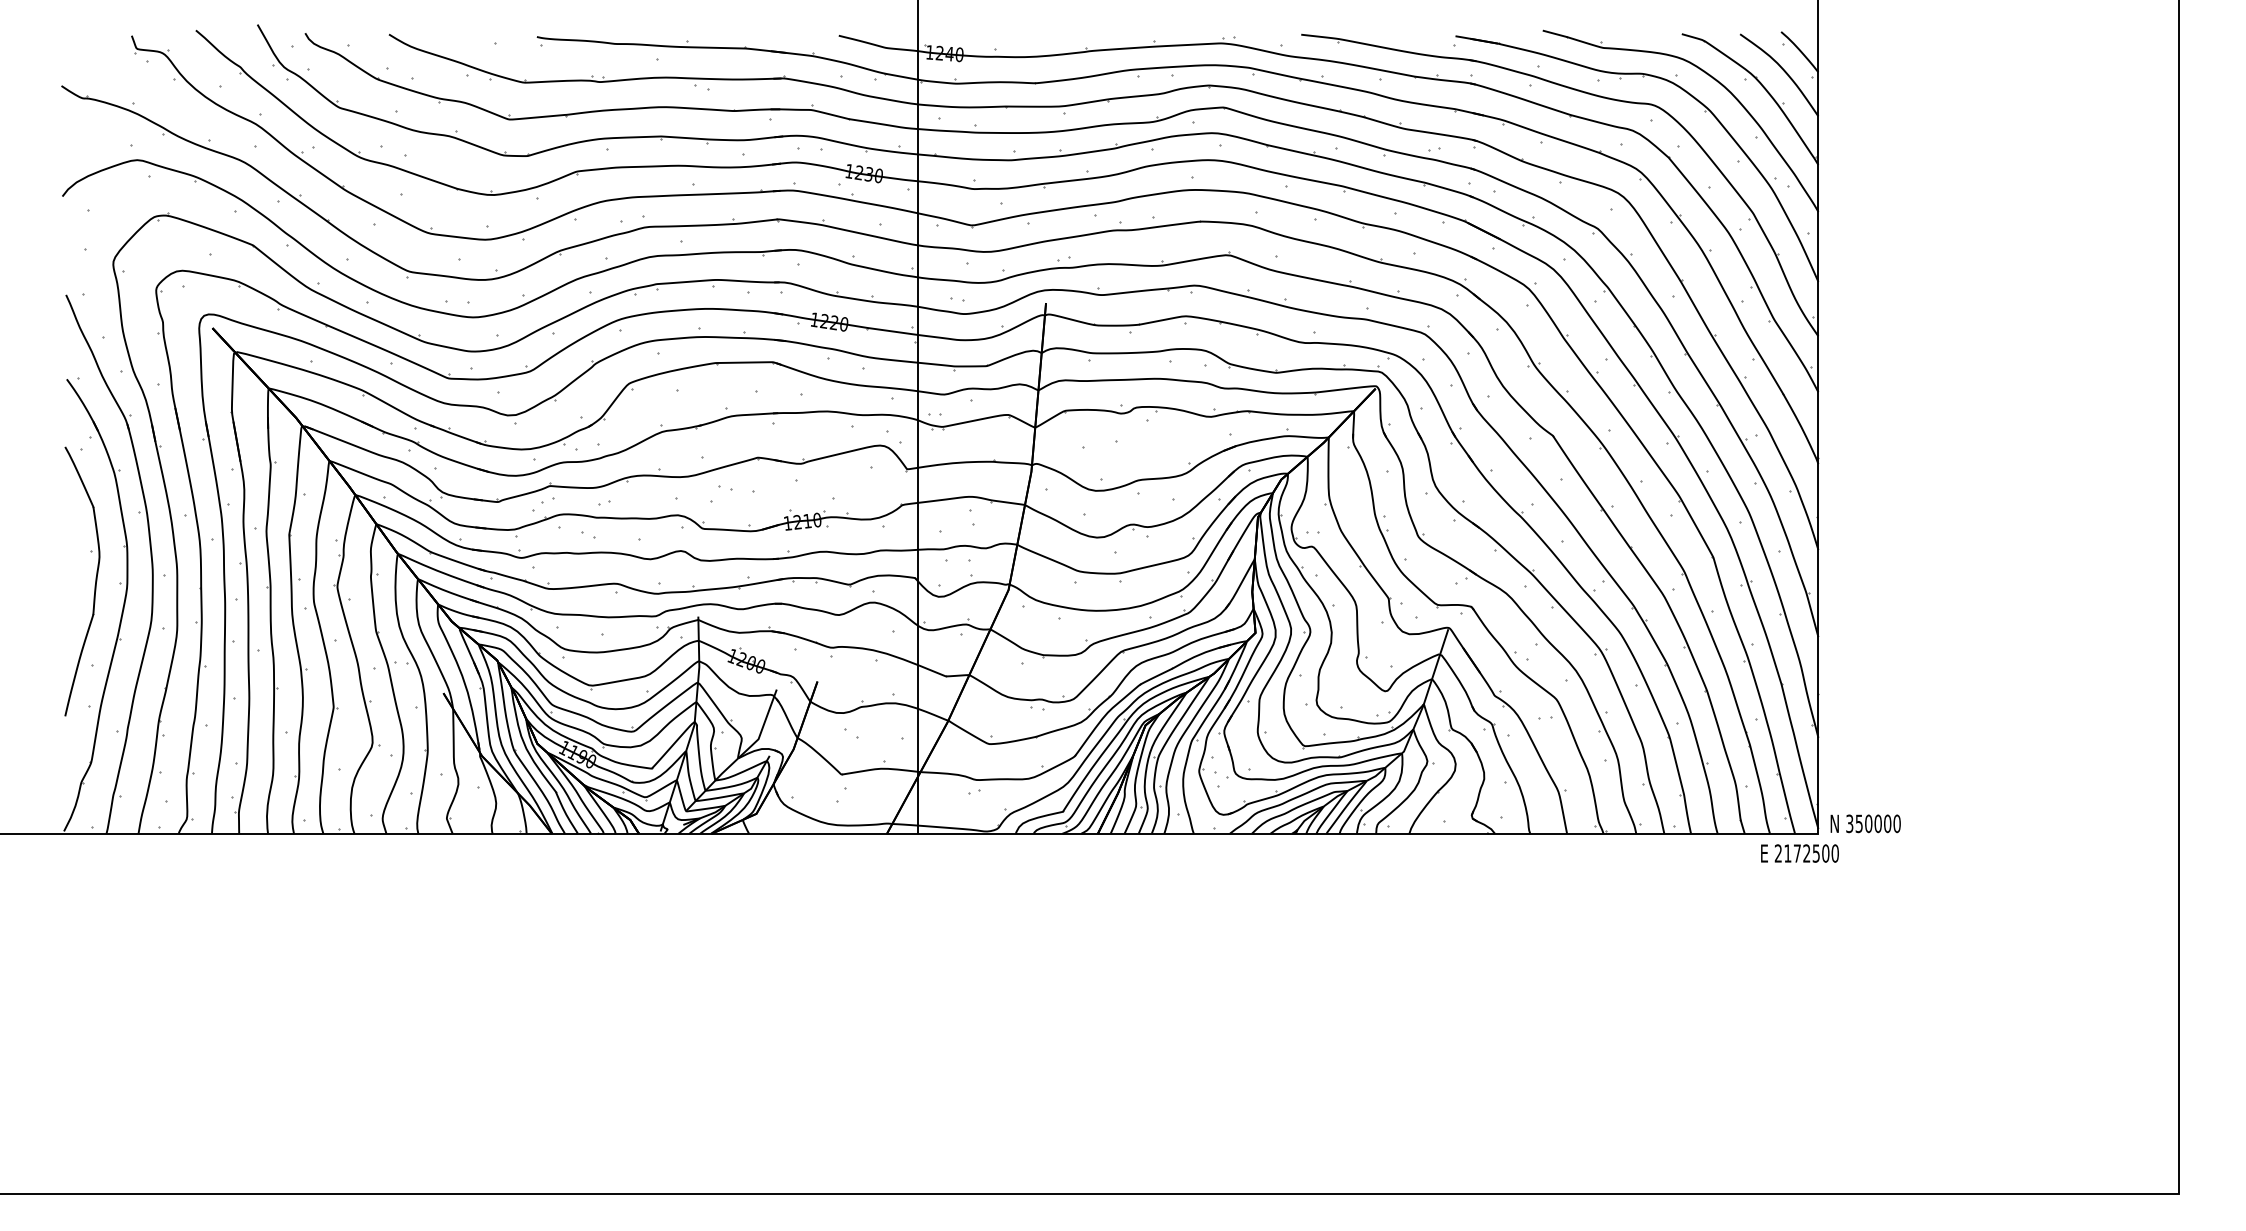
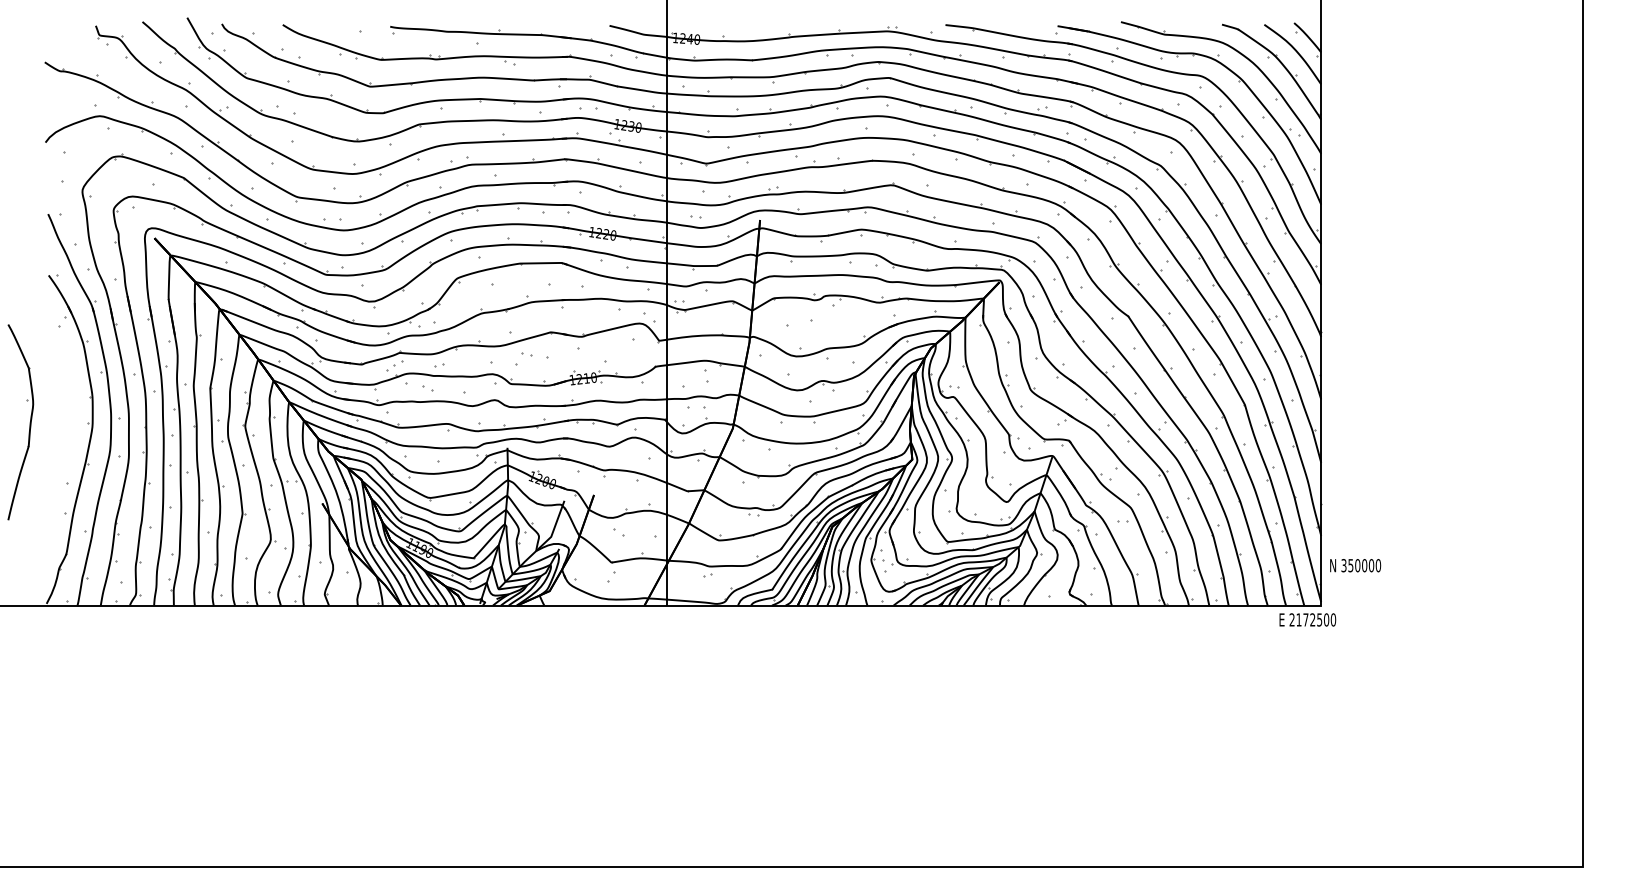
part: (94, 585) -> (29, 425), moved
text: (1865, 823) -> (1355, 565), moved

